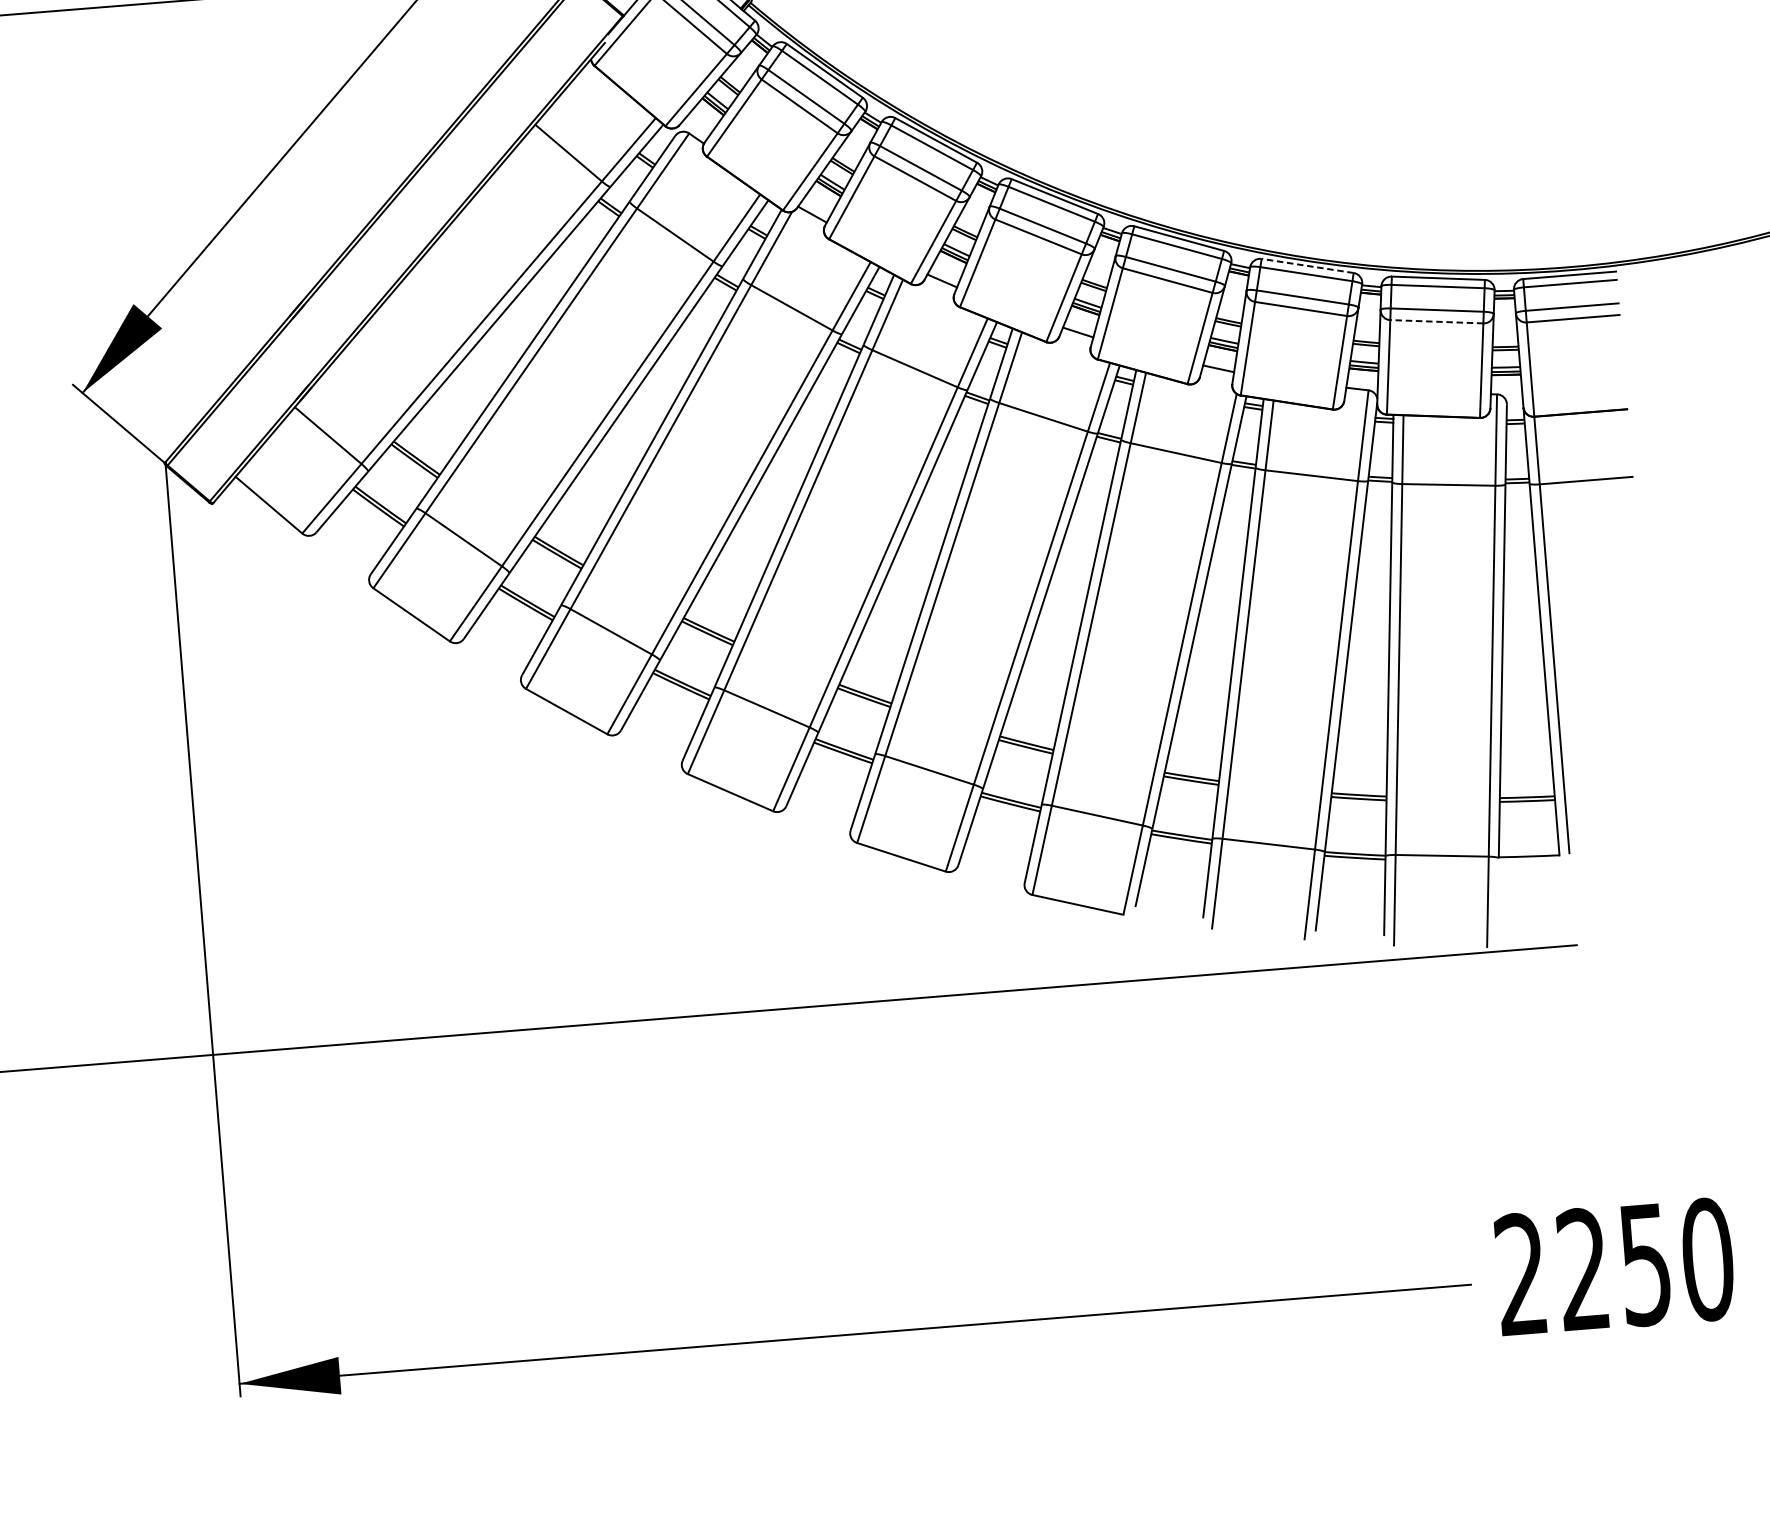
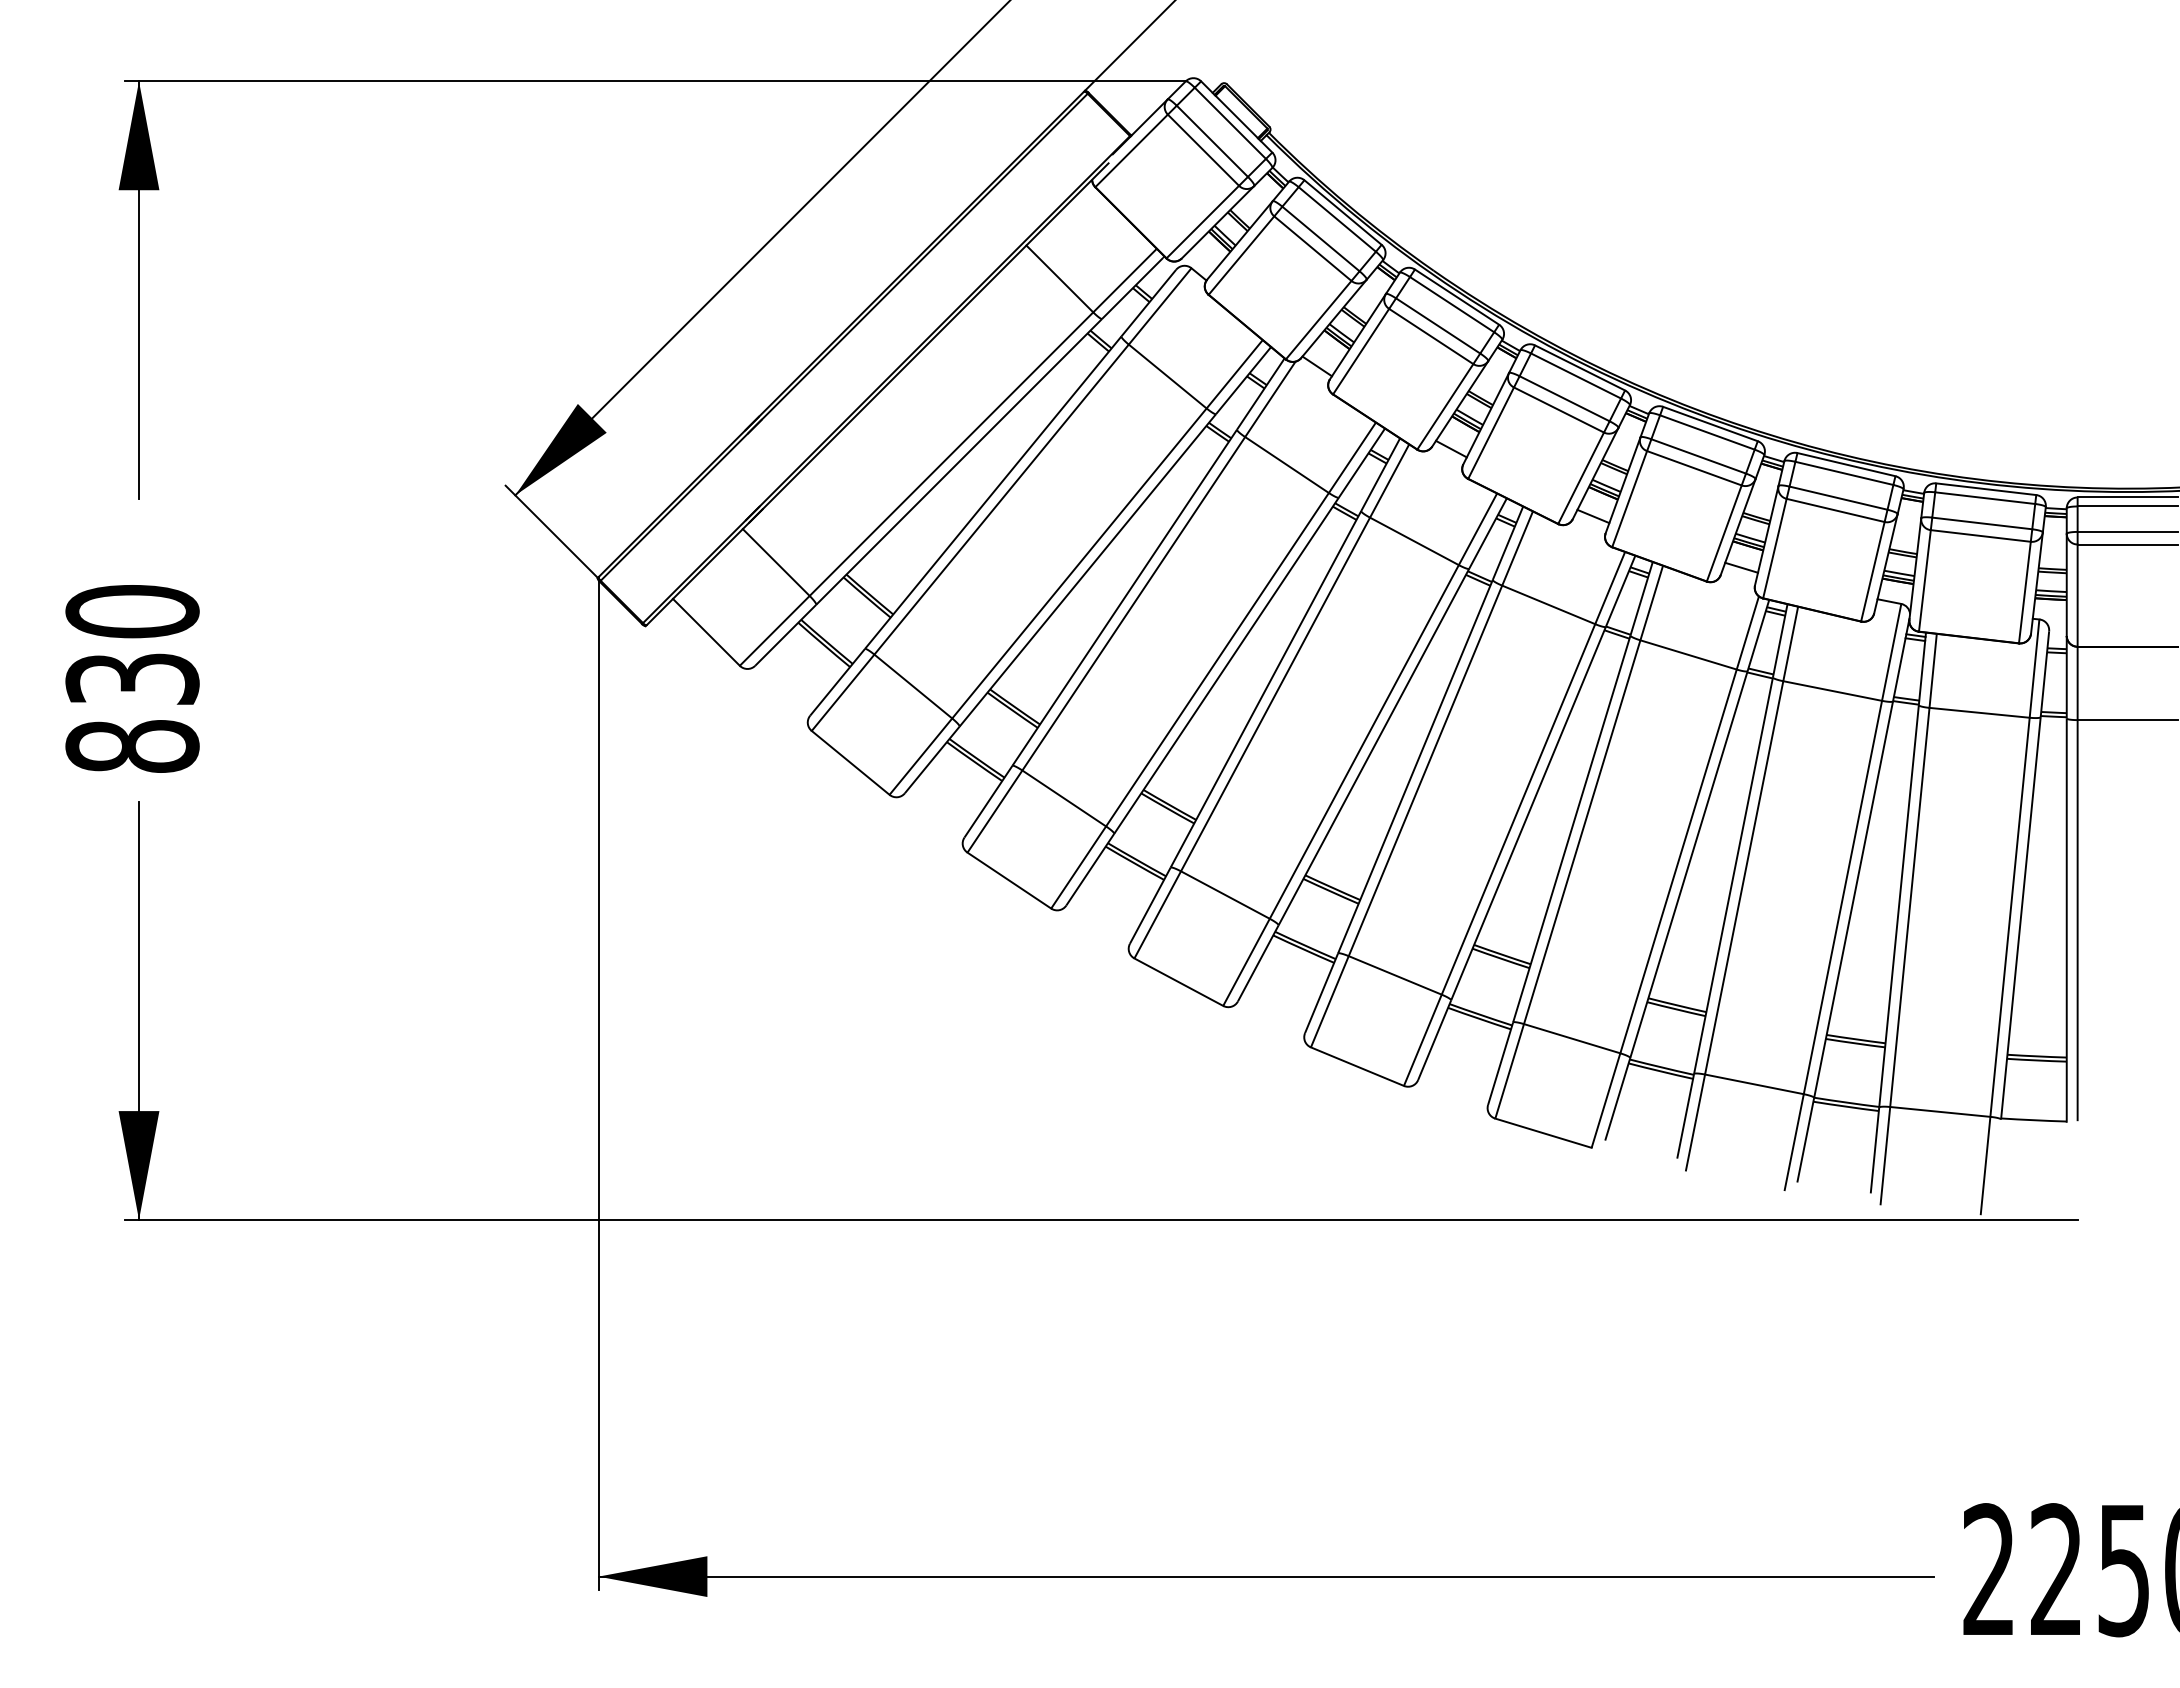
line: (1306, 265) -> (1845, 464), dashed -> solid
line: (1436, 321) -> (1980, 535), dashed -> solid

